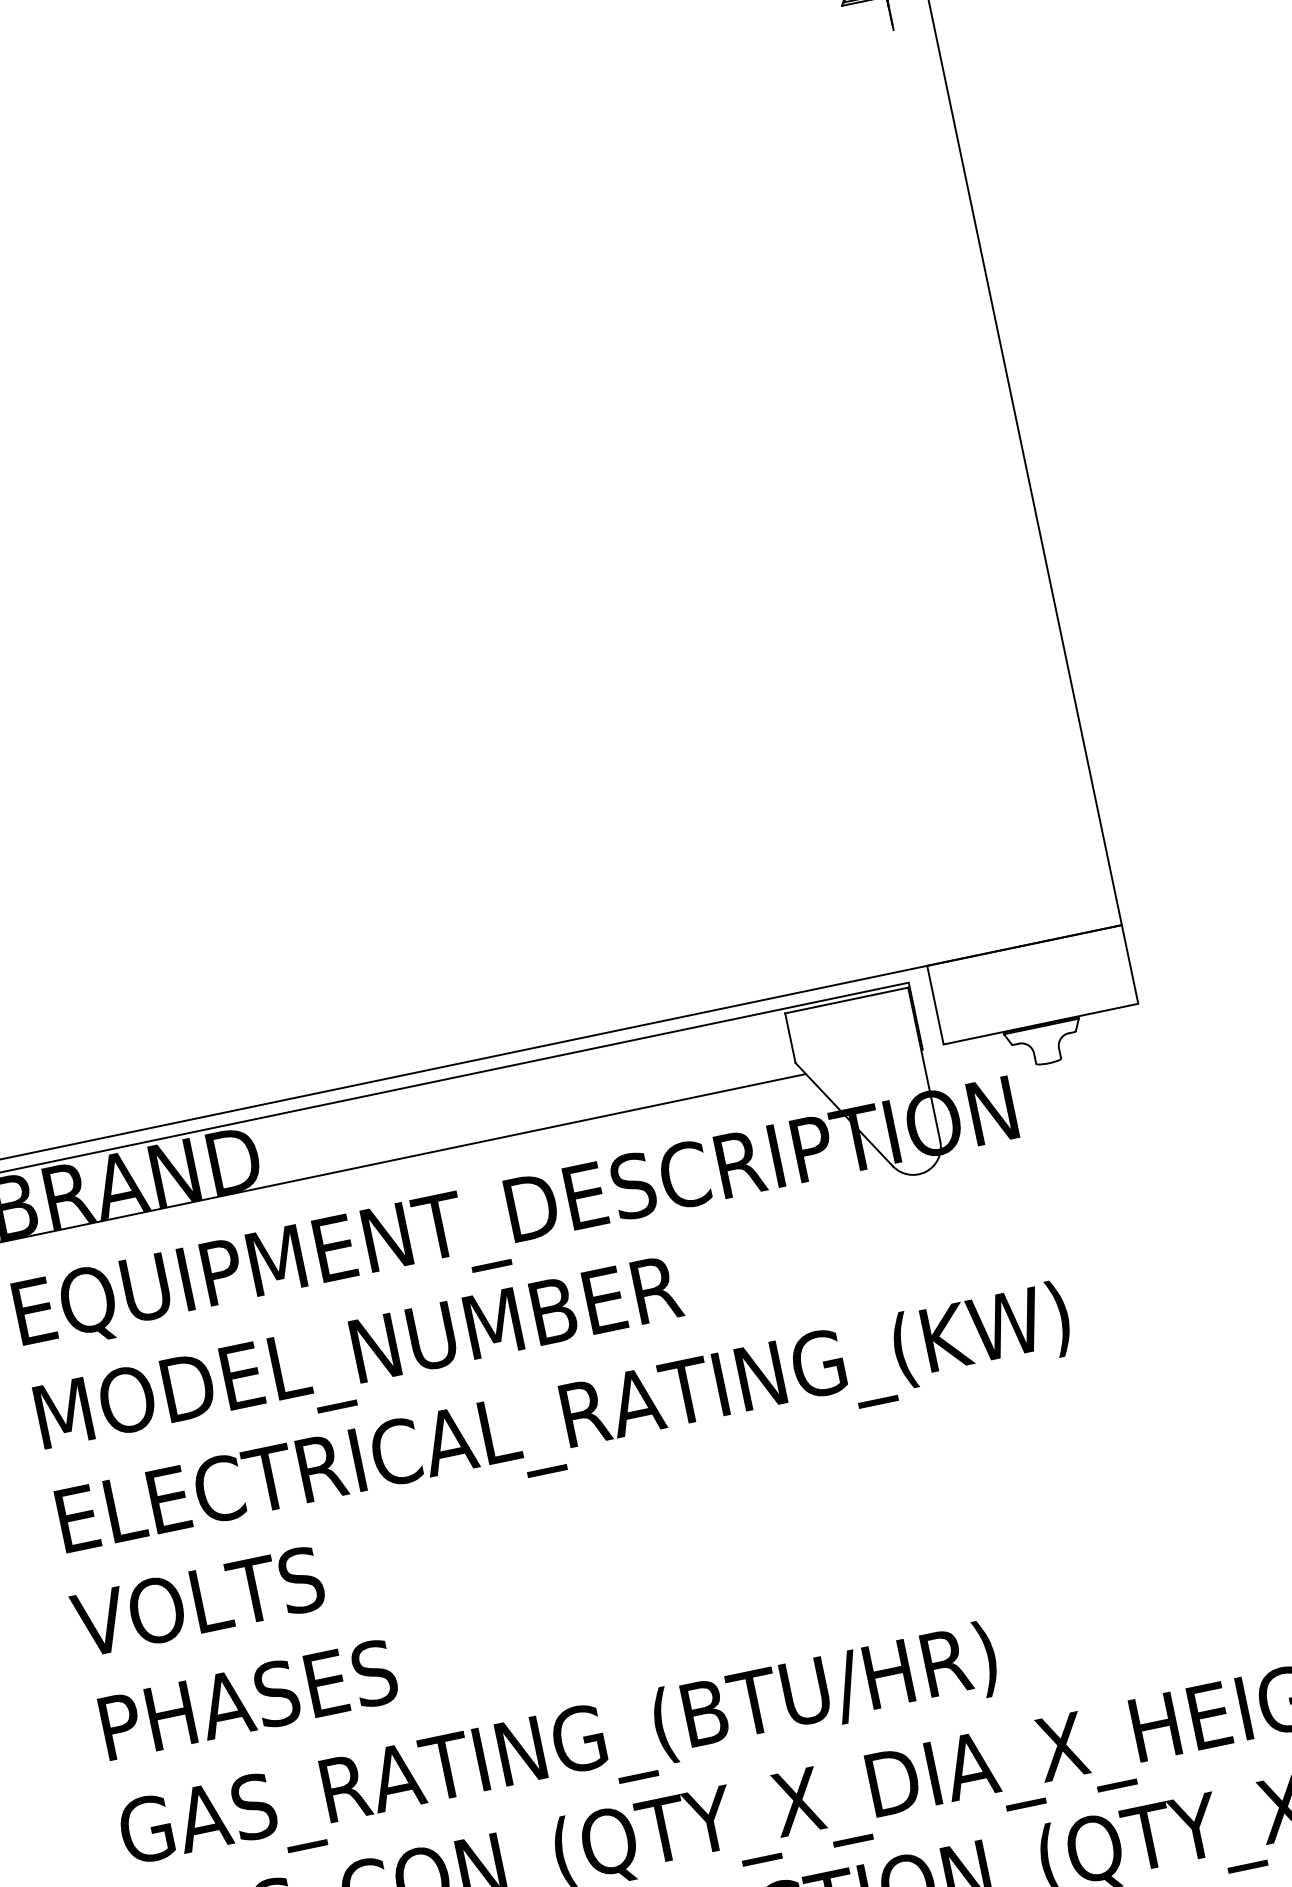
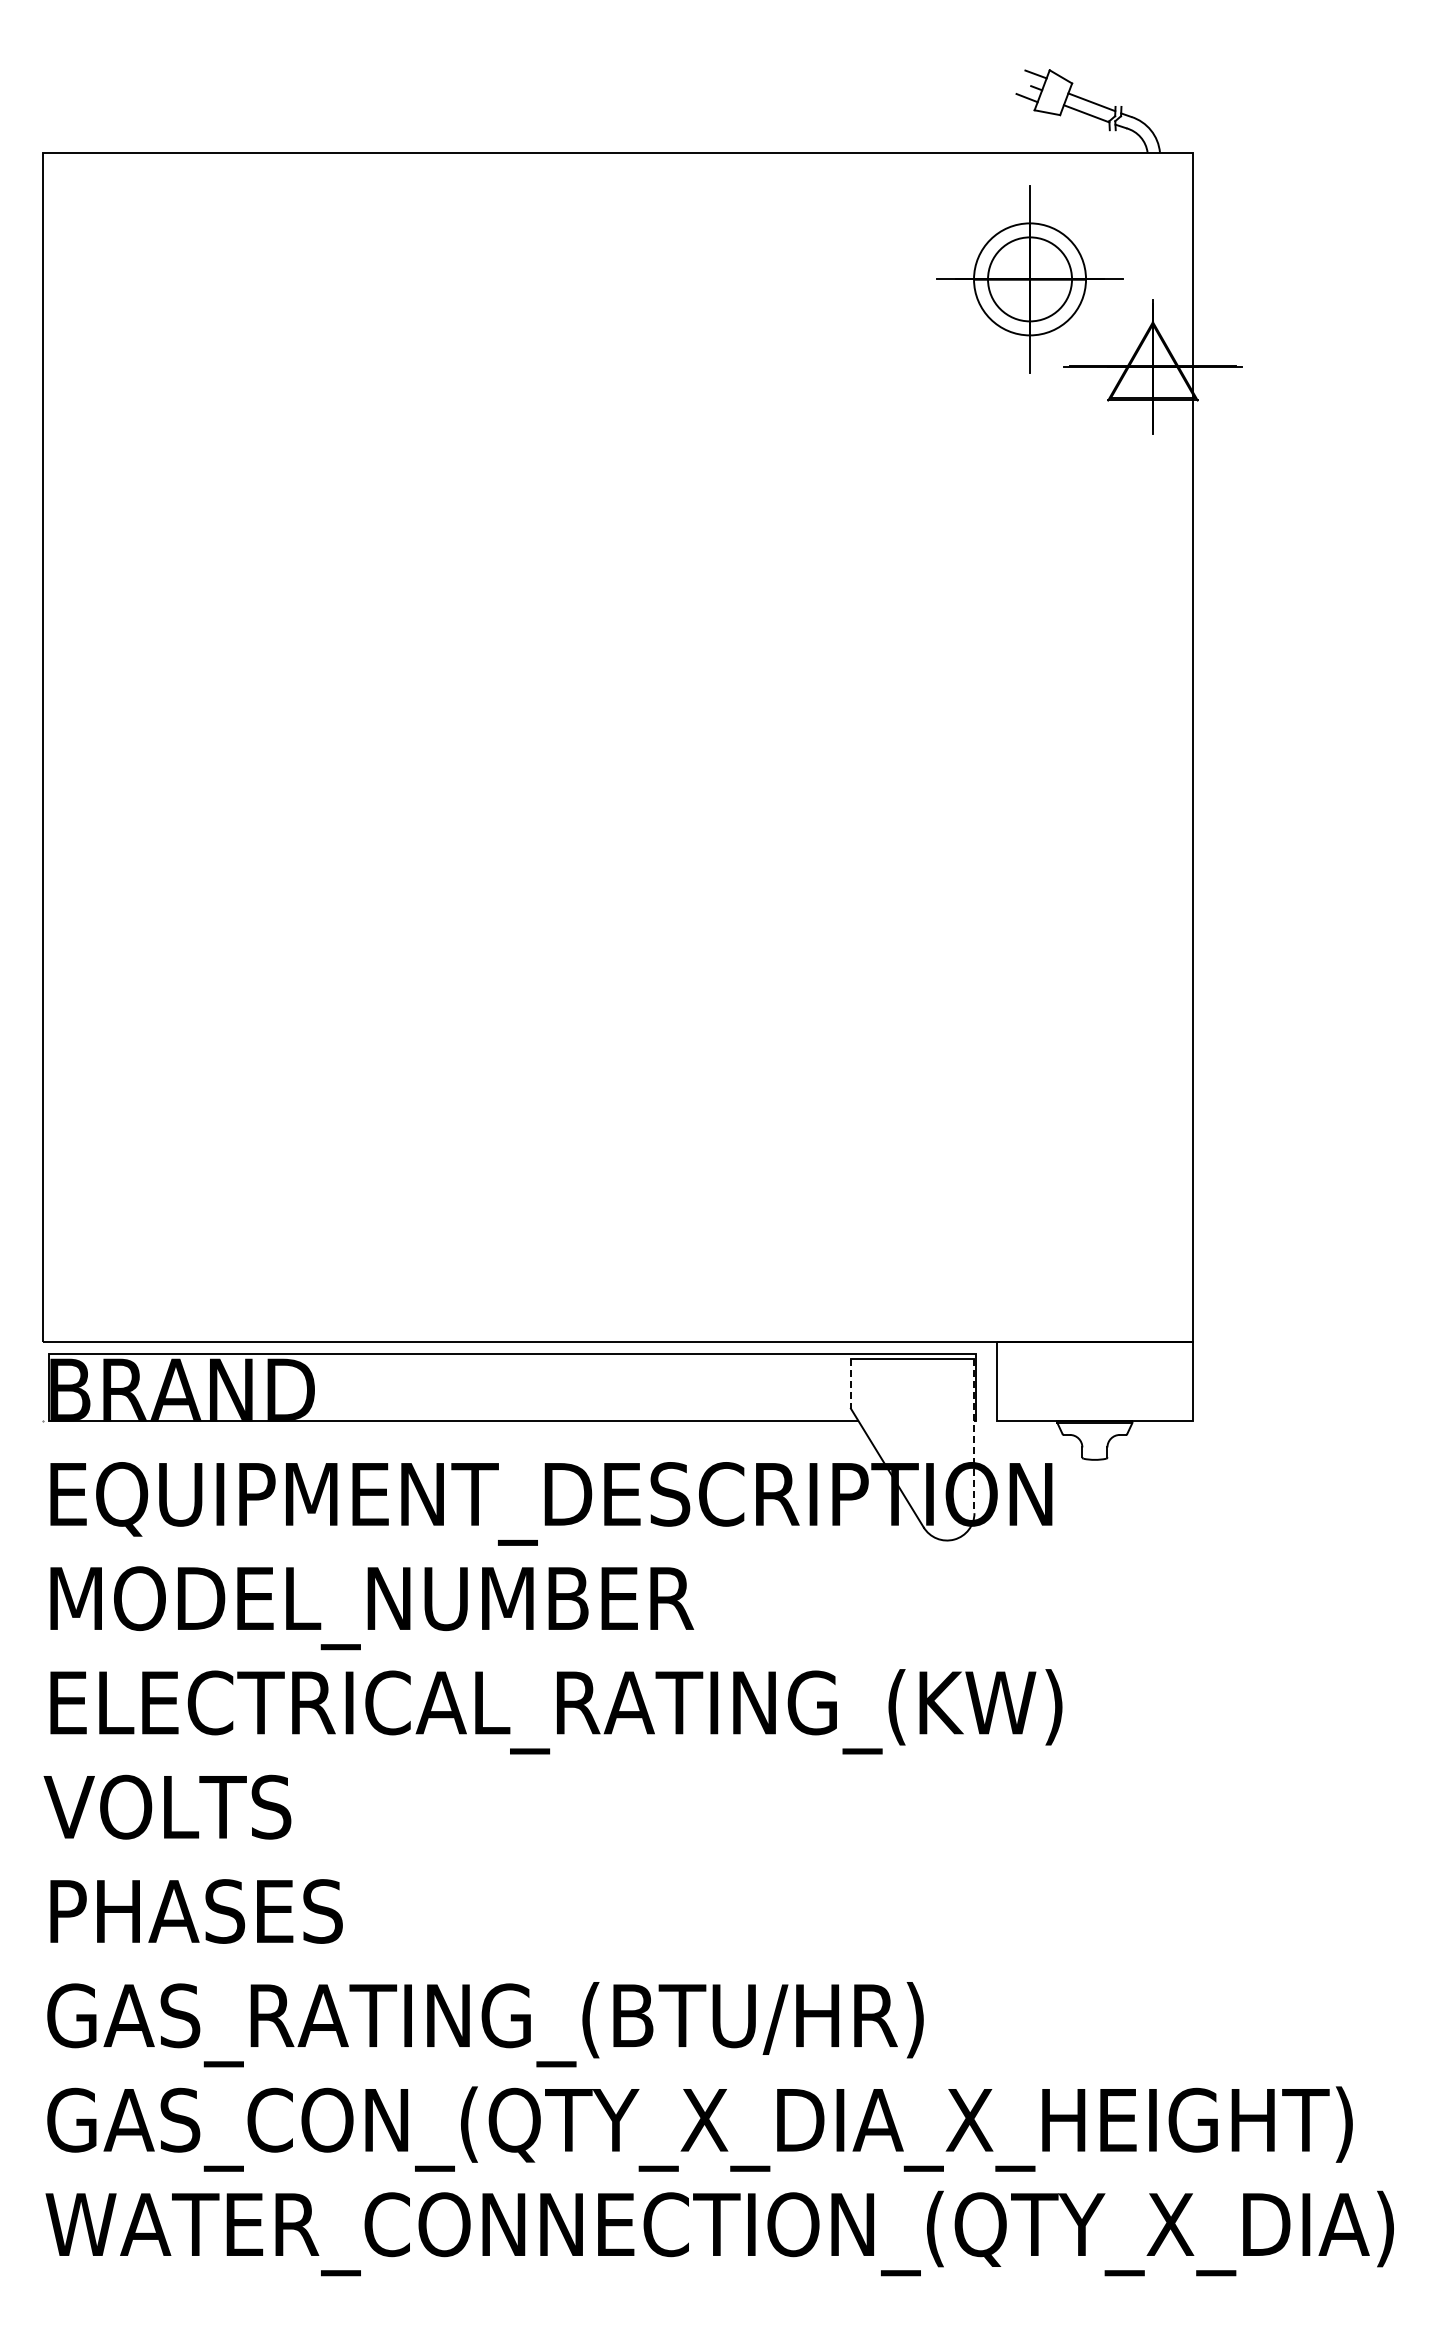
line: (789, 1038) -> (850, 1383), solid -> dashed
line: (924, 1065) -> (974, 1436), solid -> dashed

